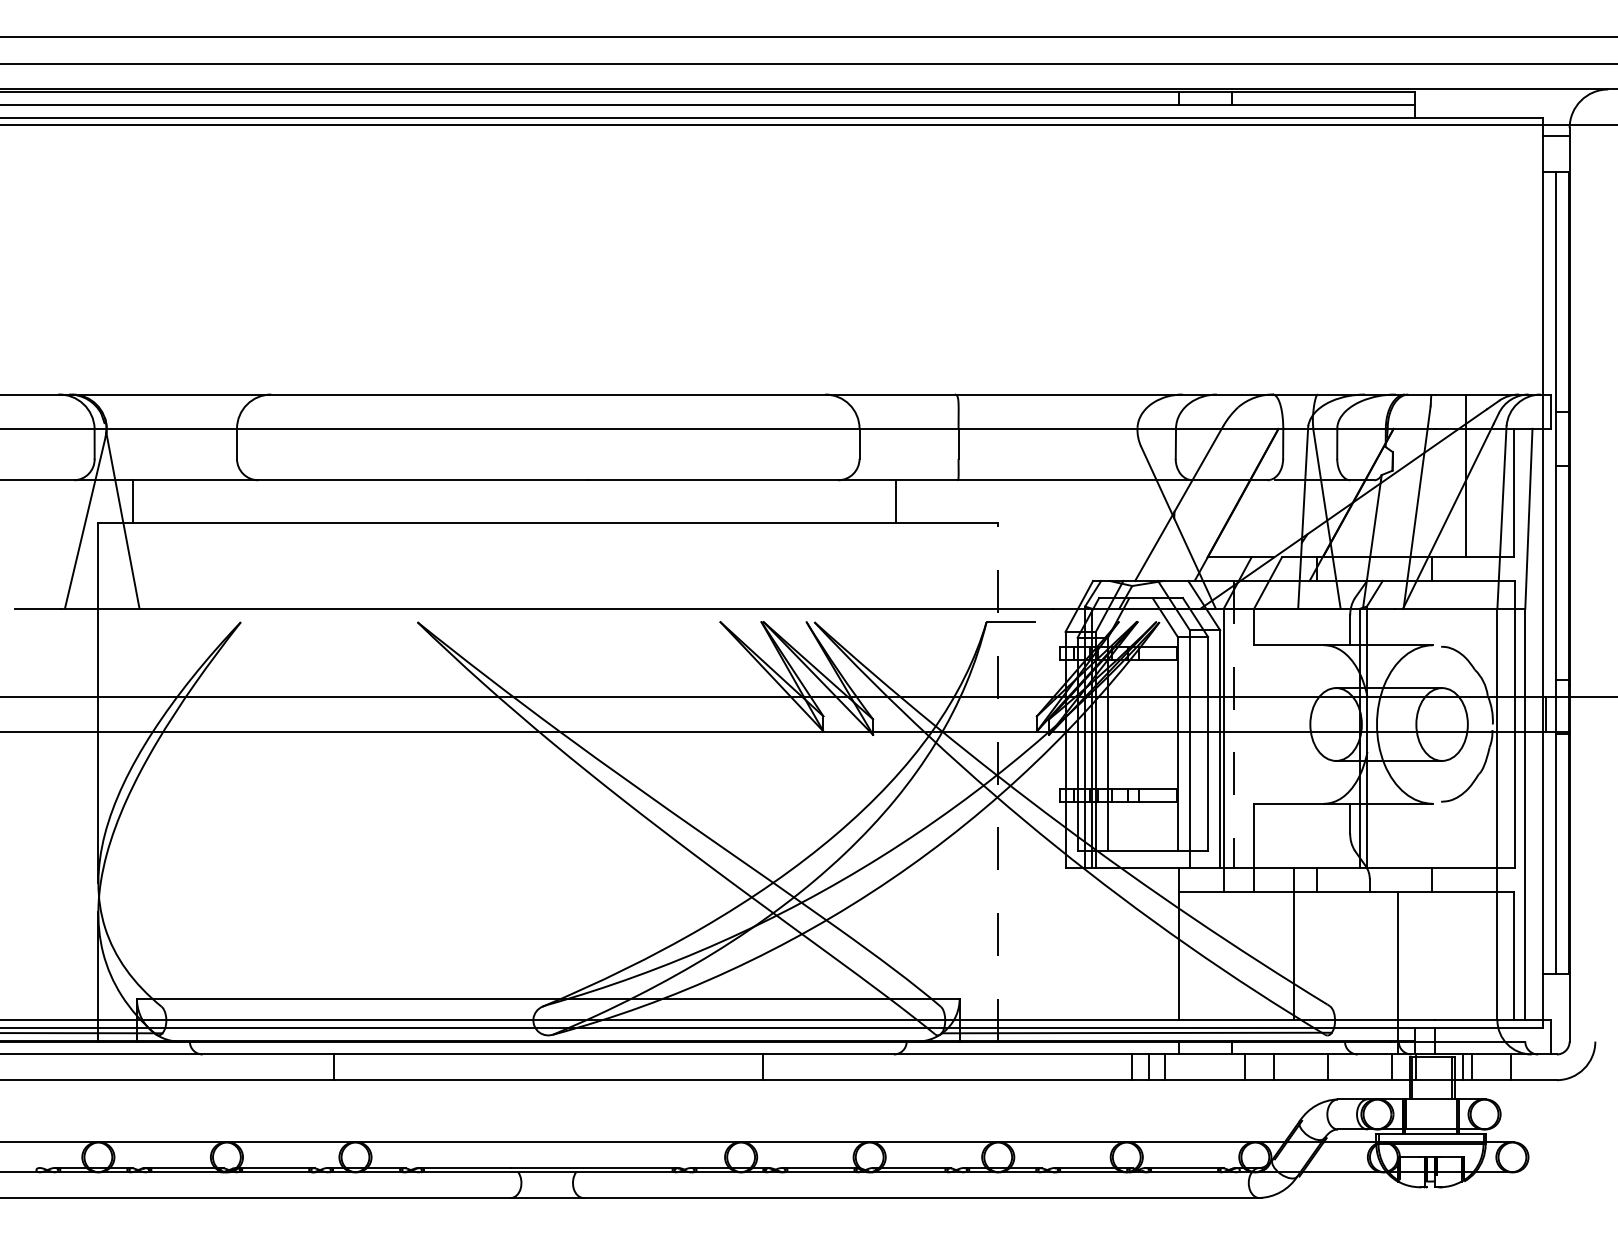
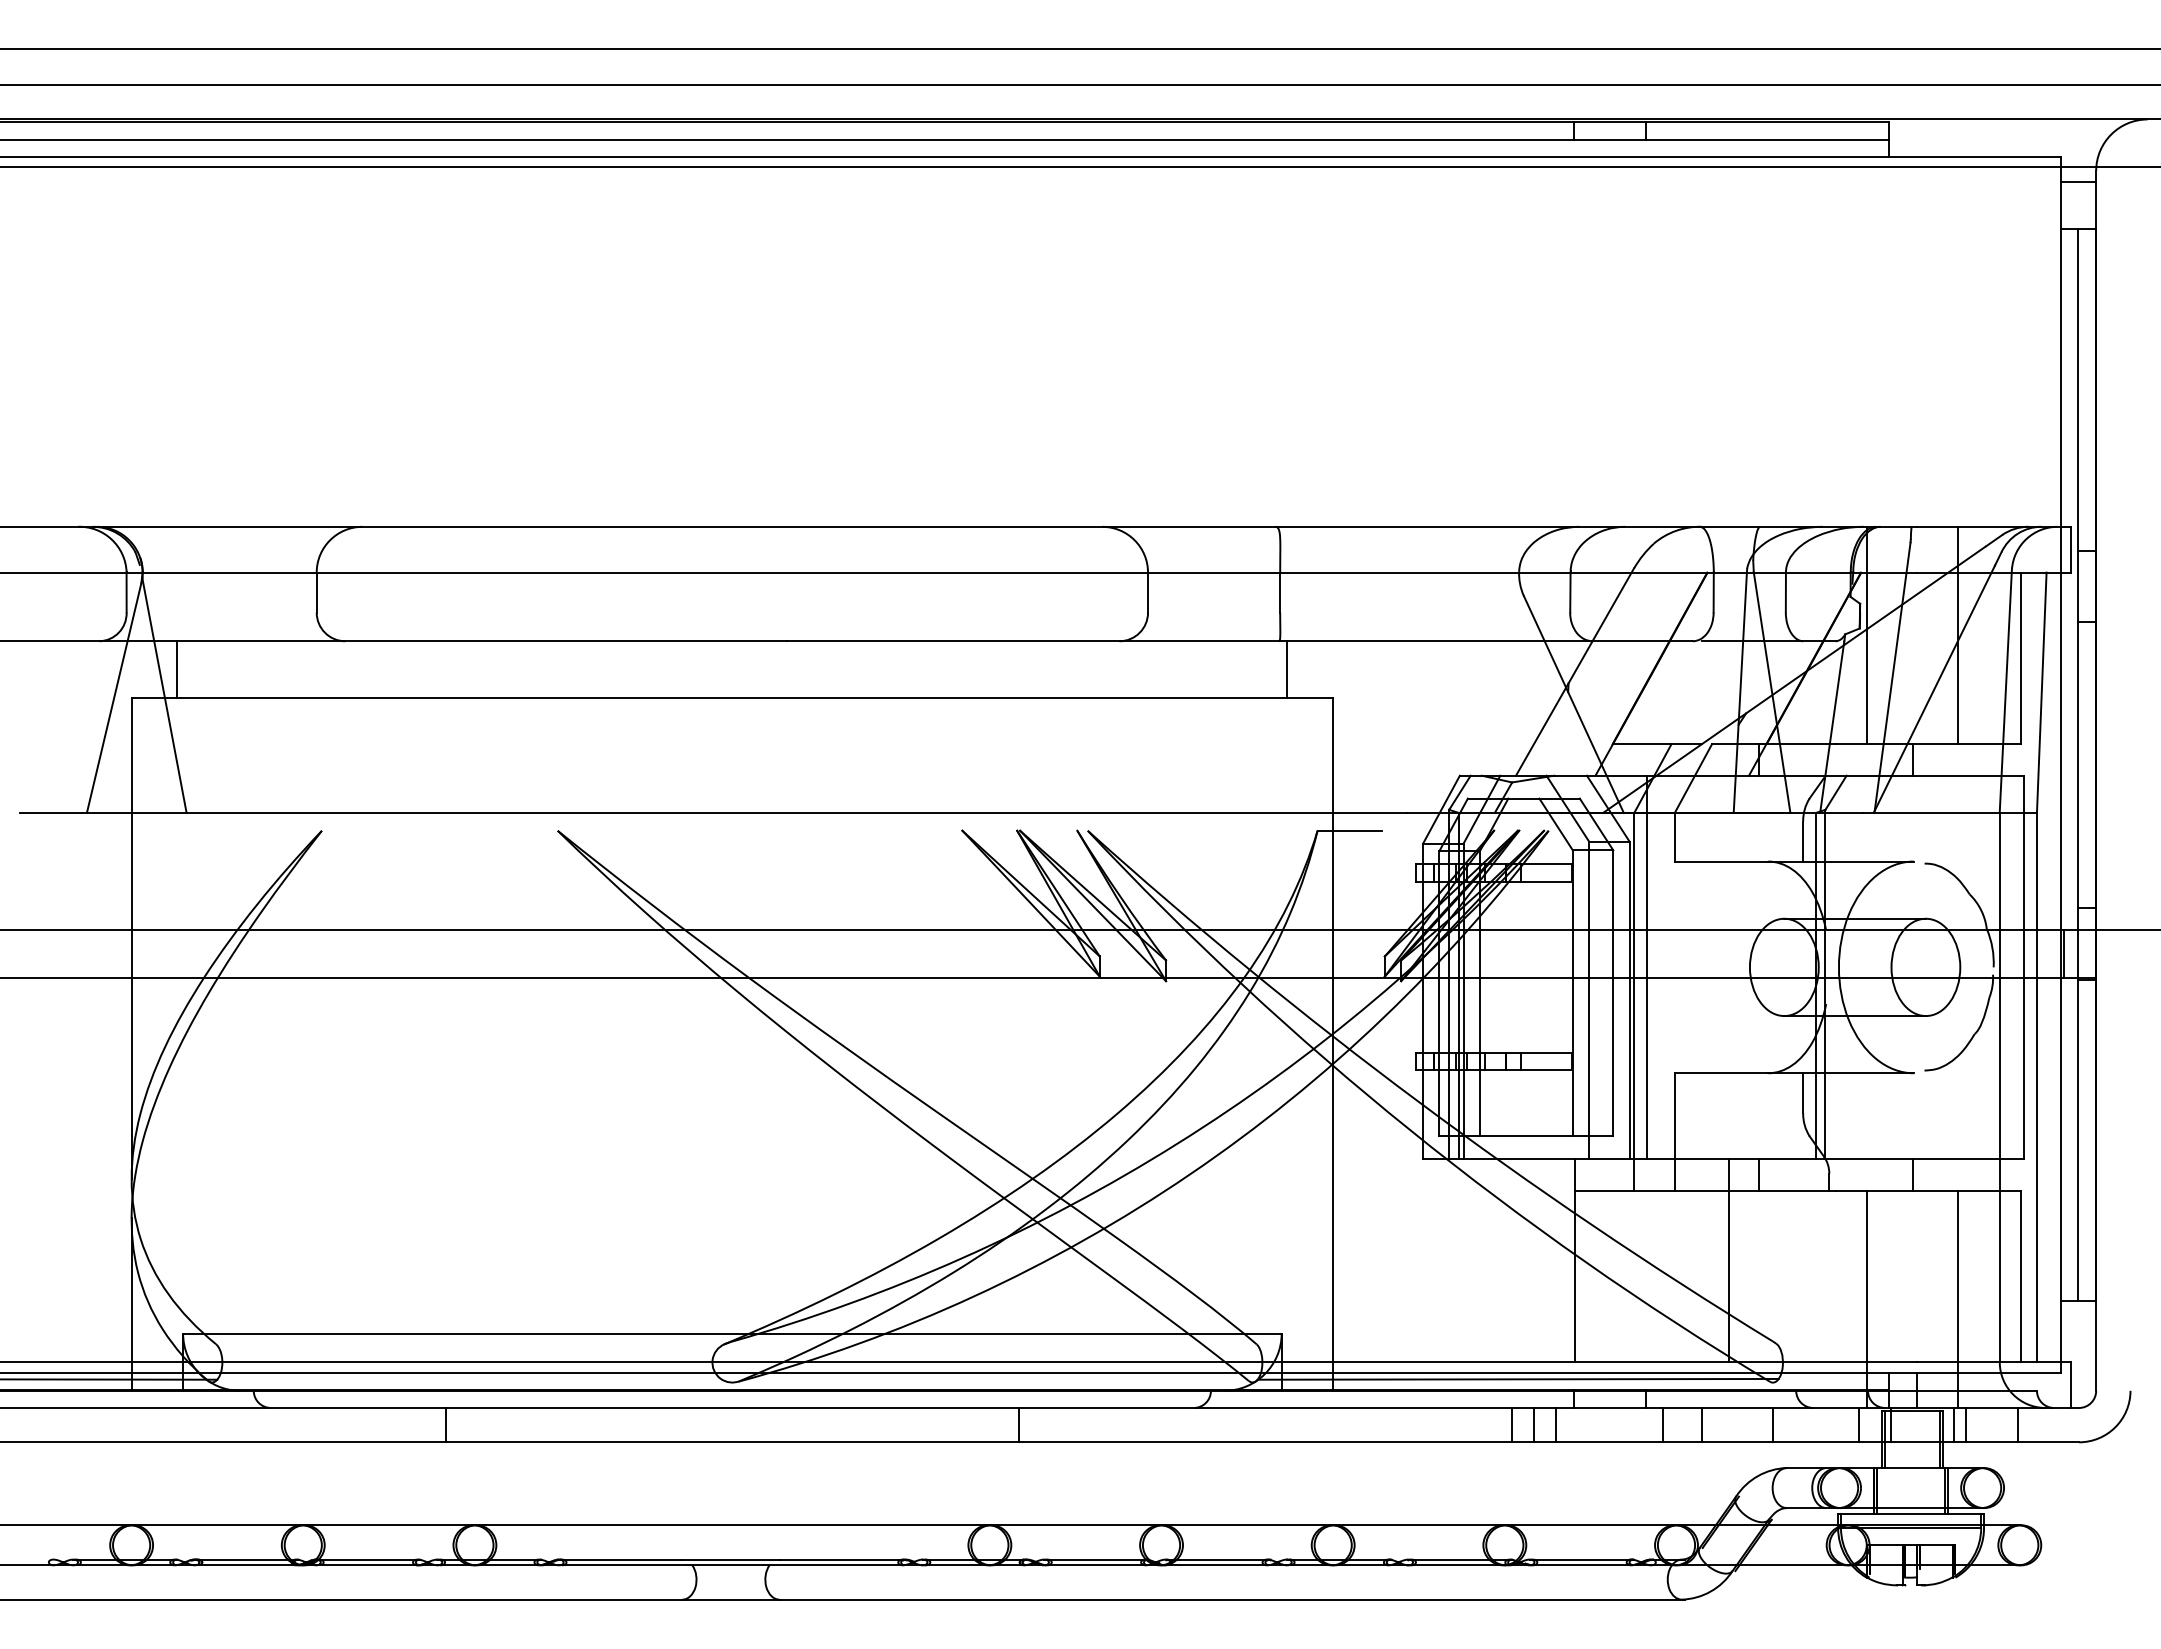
line: (1397, 475) -> (1866, 635), added
line: (895, 501) -> (1287, 669), moved
line: (1233, 724) -> (1647, 967), dashed -> solid
line: (998, 782) -> (1333, 1044), dashed -> solid
line: (1466, 972) -> (1958, 1298), added

